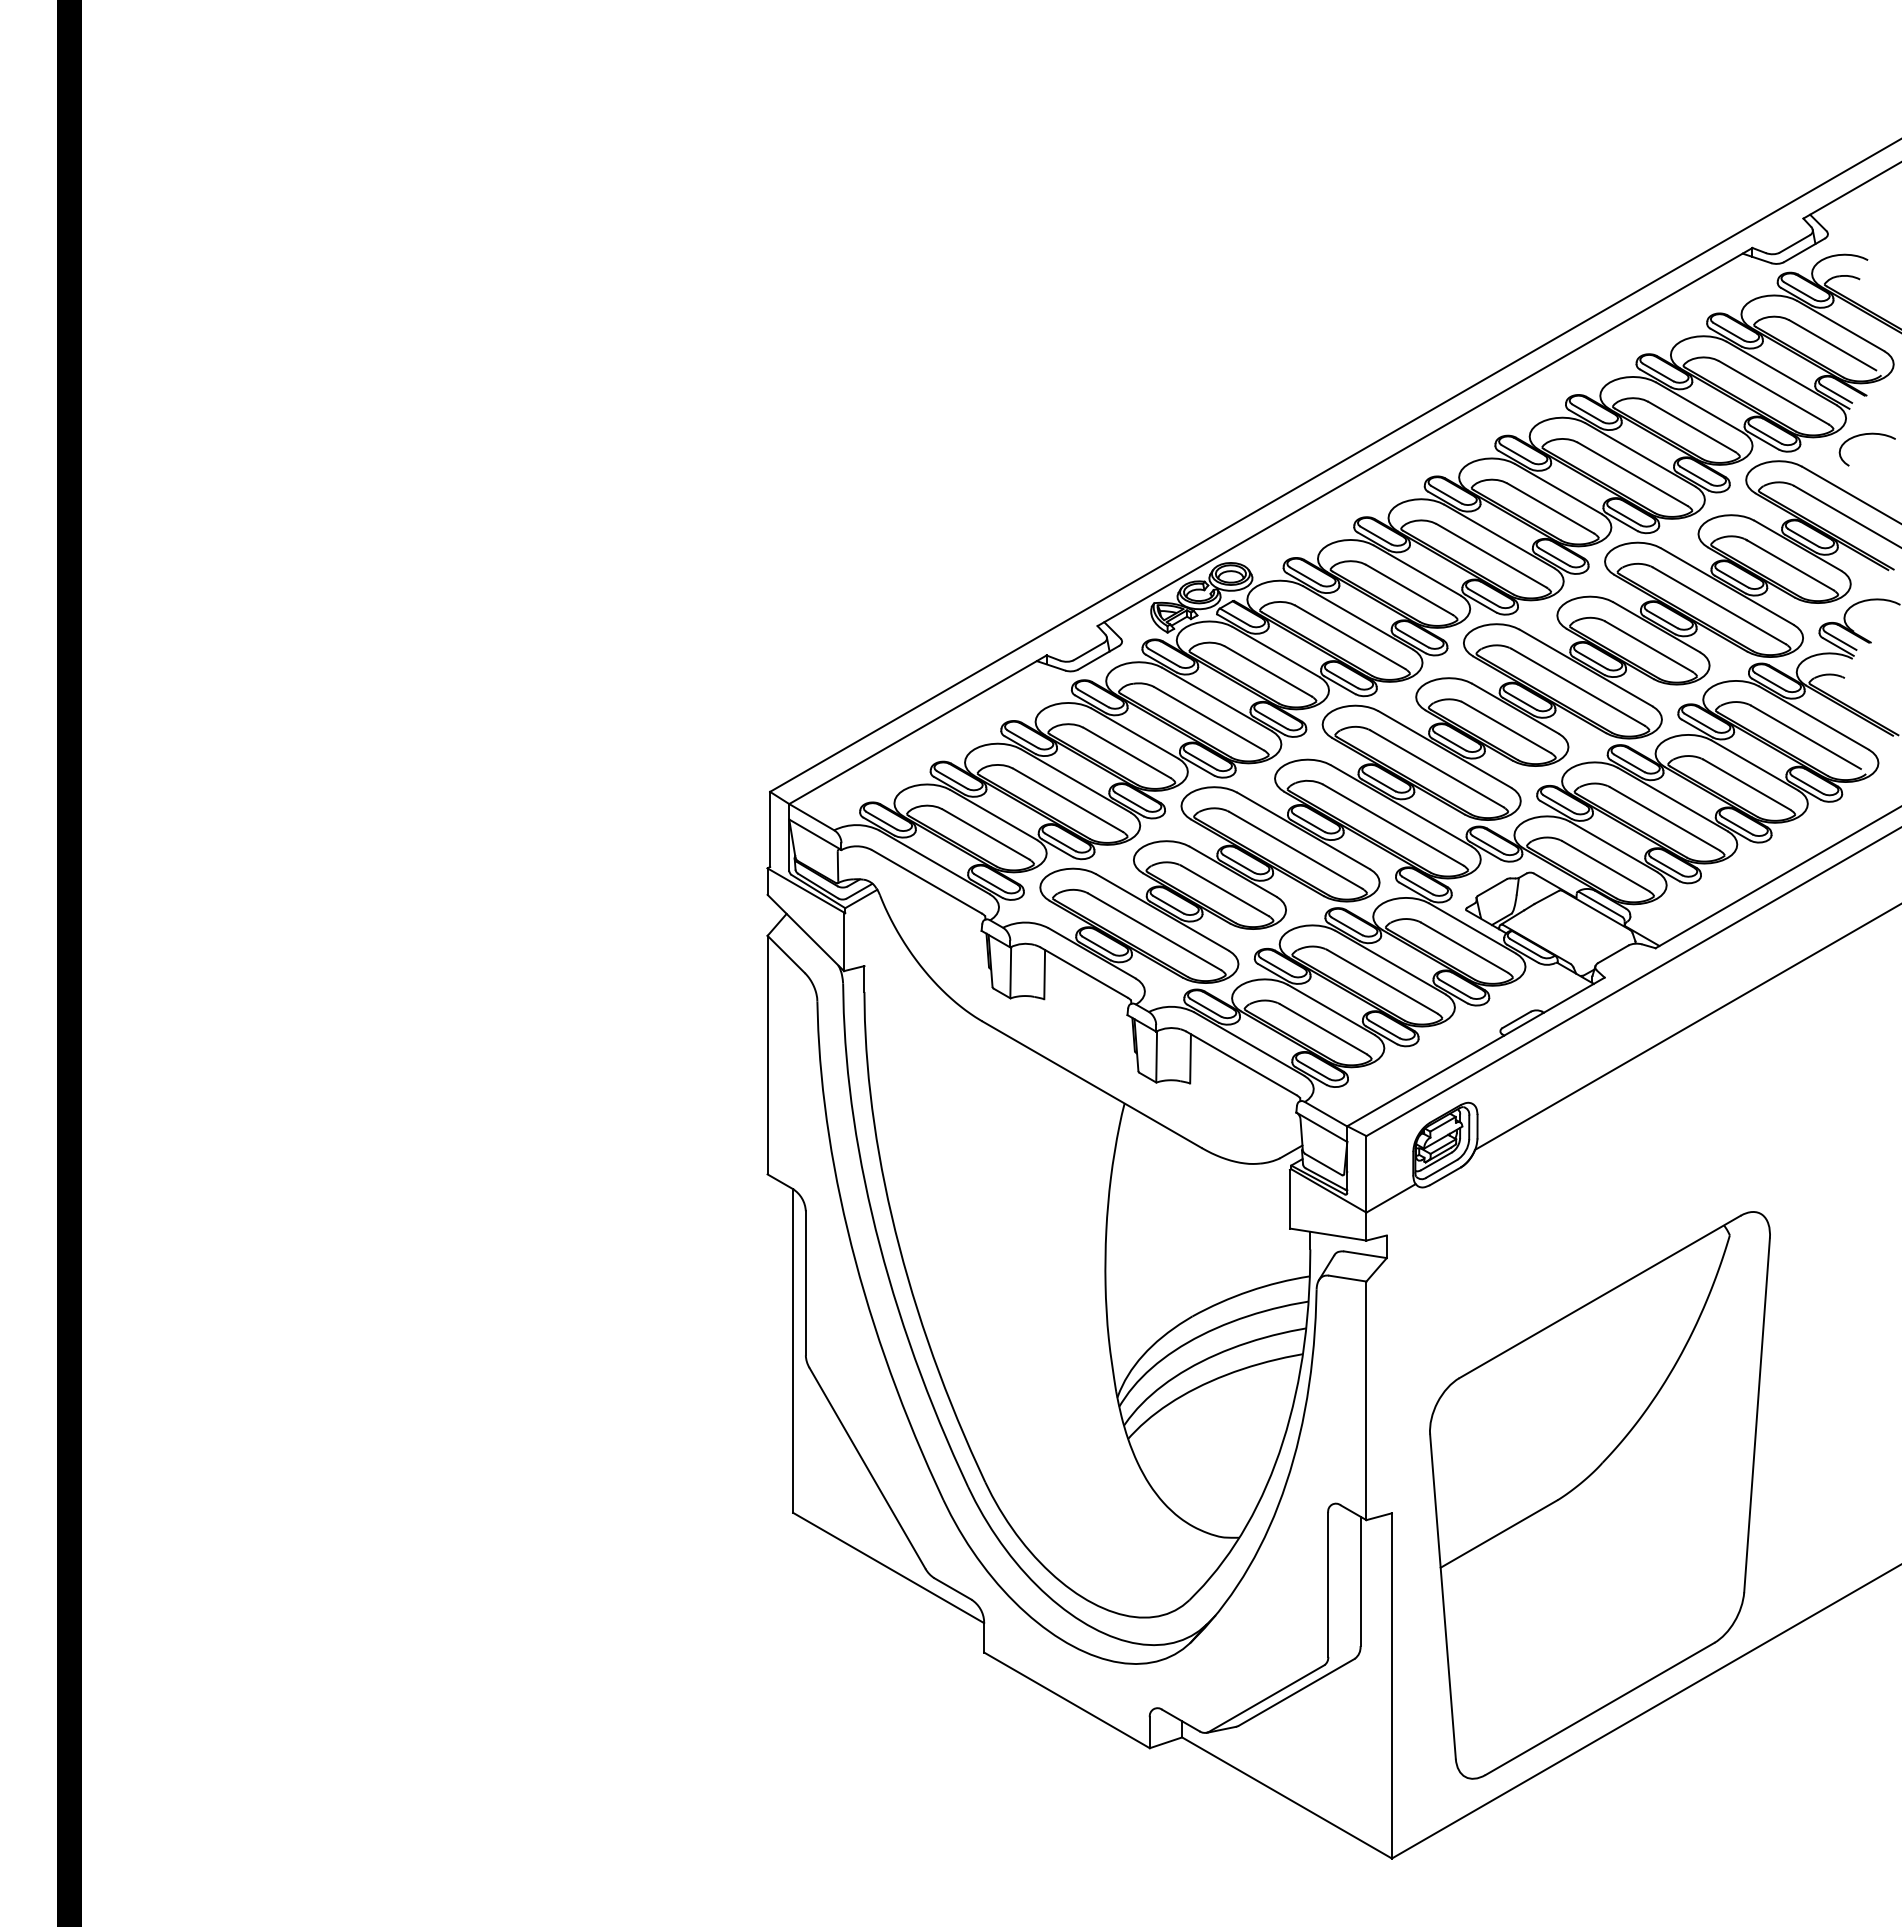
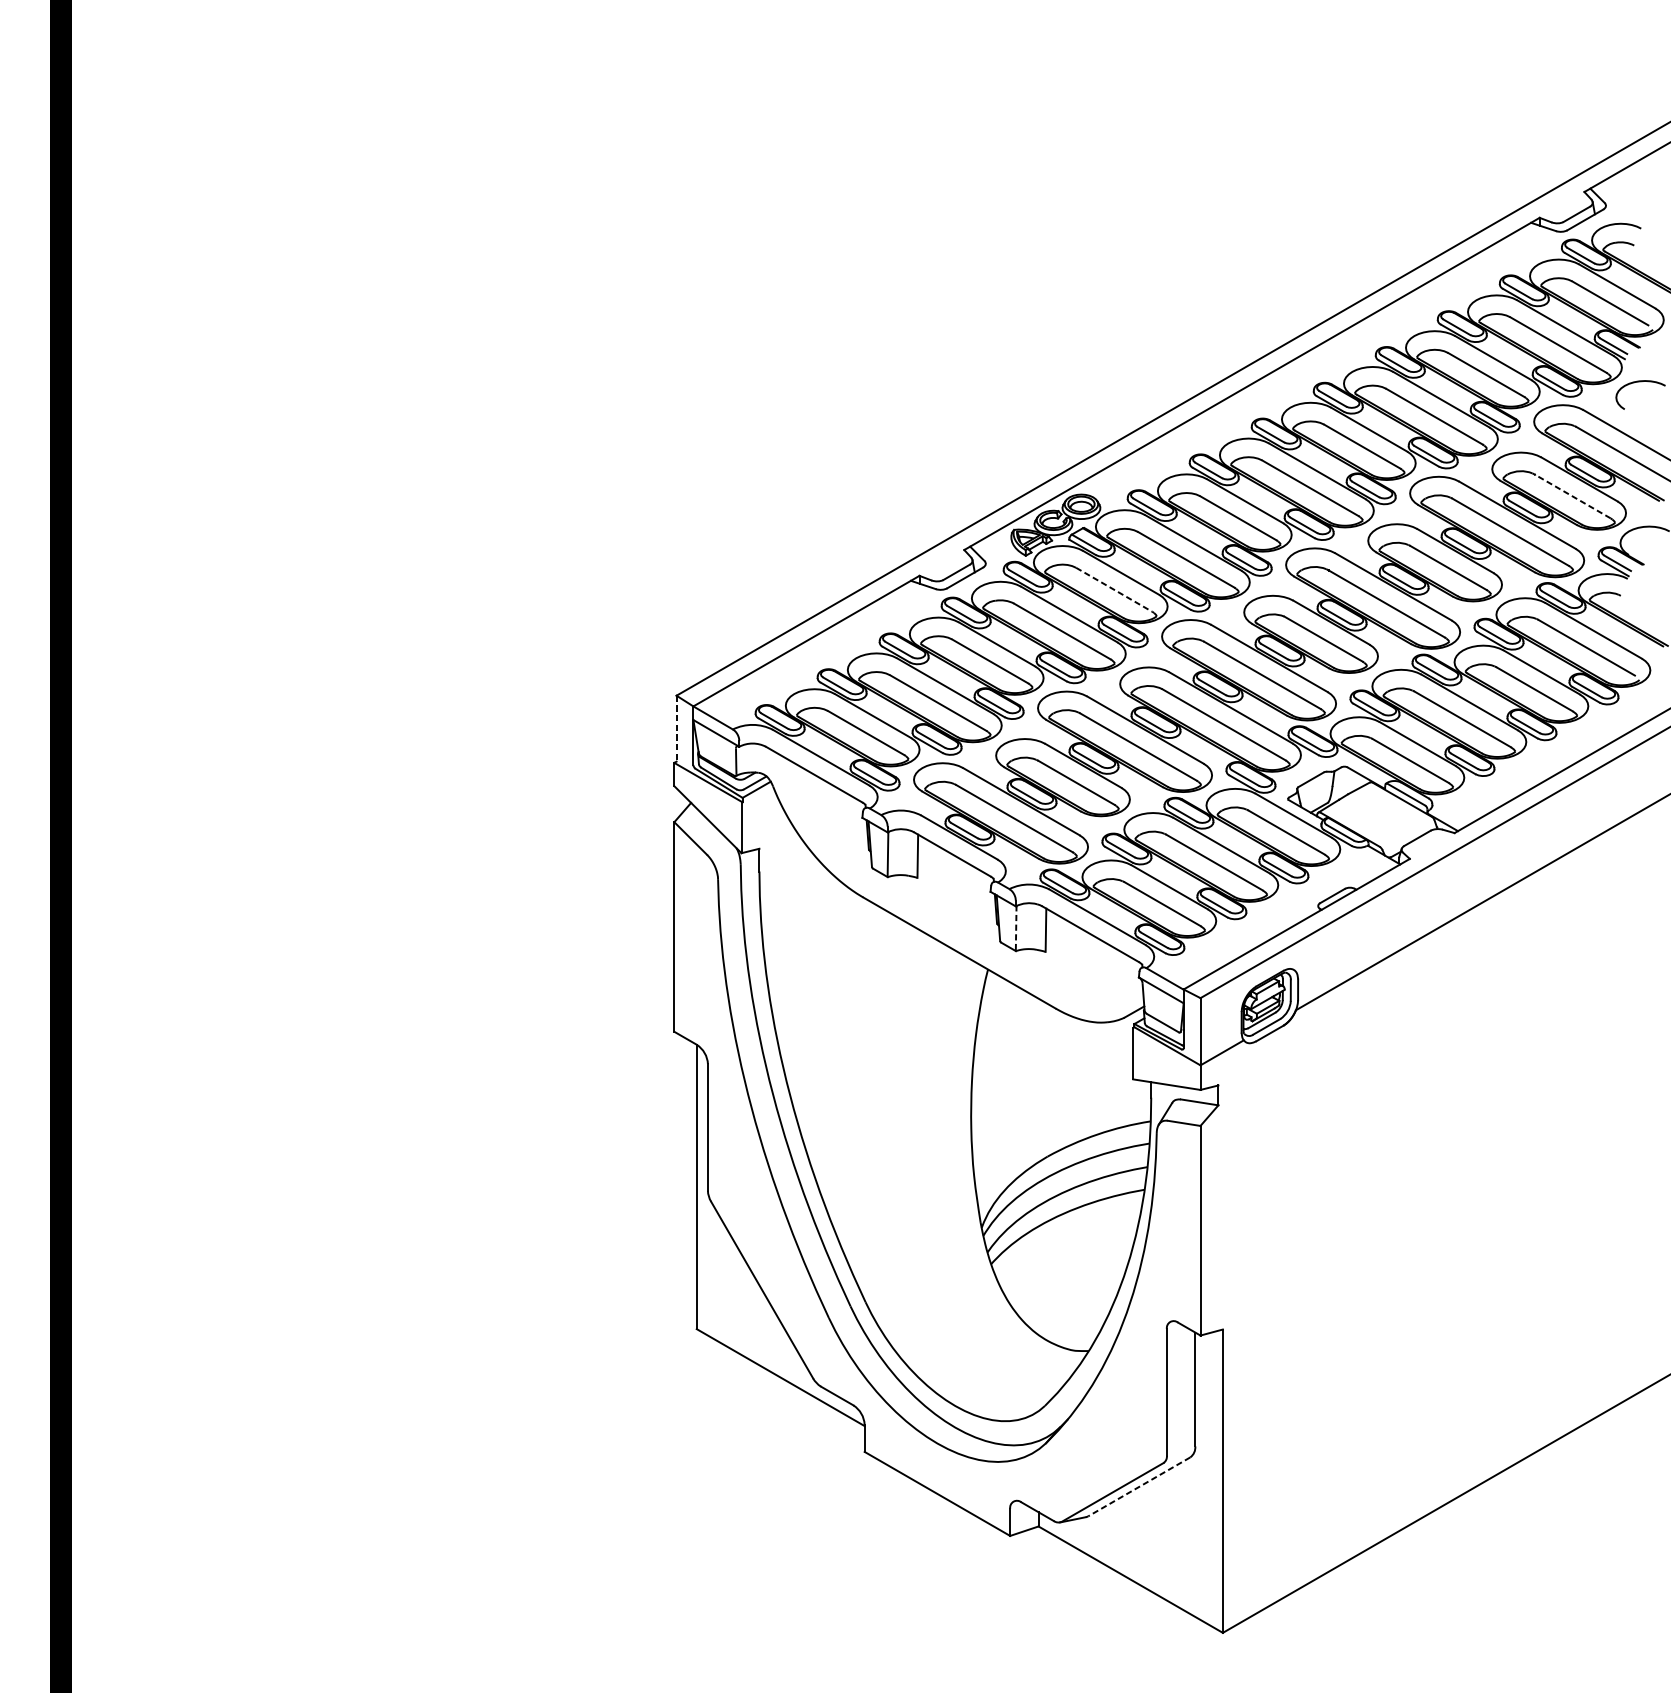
line: (1789, 564) -> (1572, 495), solid -> dashed
line: (1268, 671) -> (1114, 589), solid -> dashed
line: (770, 829) -> (676, 728), solid -> dashed
line: (1156, 1056) -> (1016, 928), solid -> dashed
part: (1599, 1495) -> (1405, 1313), removed
line: (1296, 1692) -> (1139, 1486), solid -> dashed

